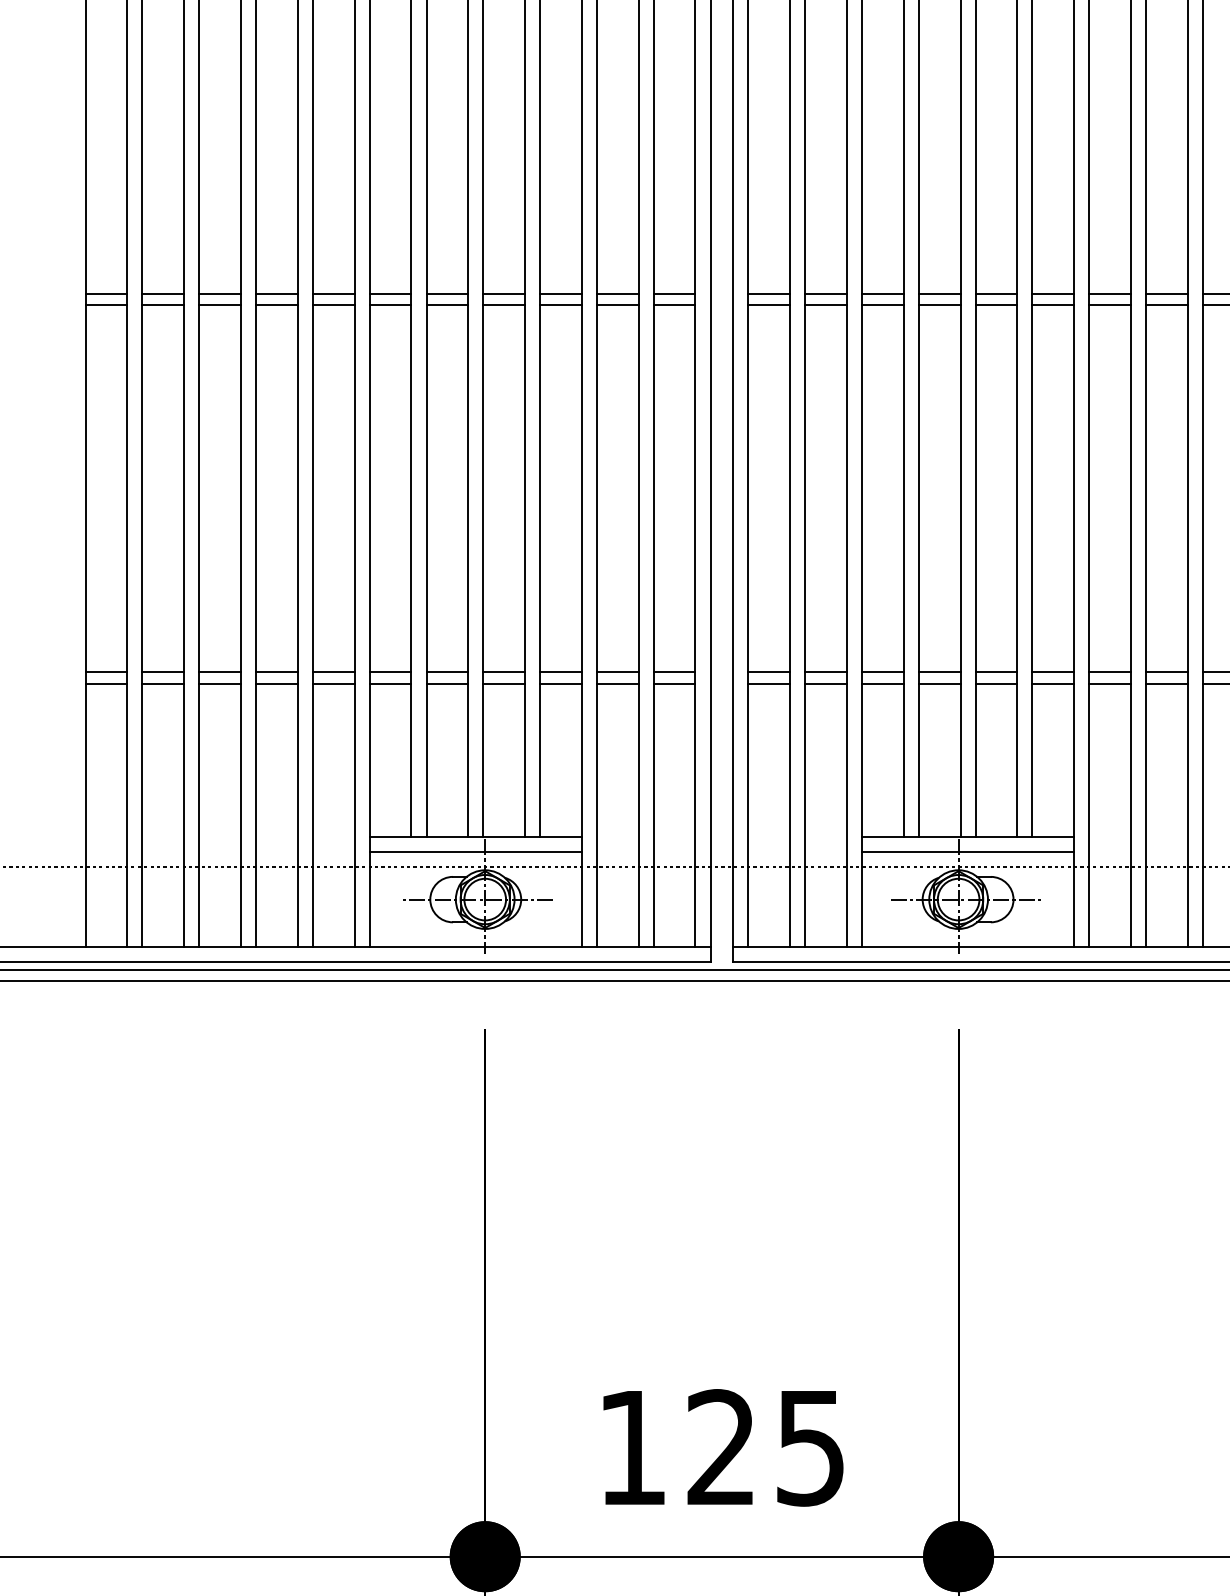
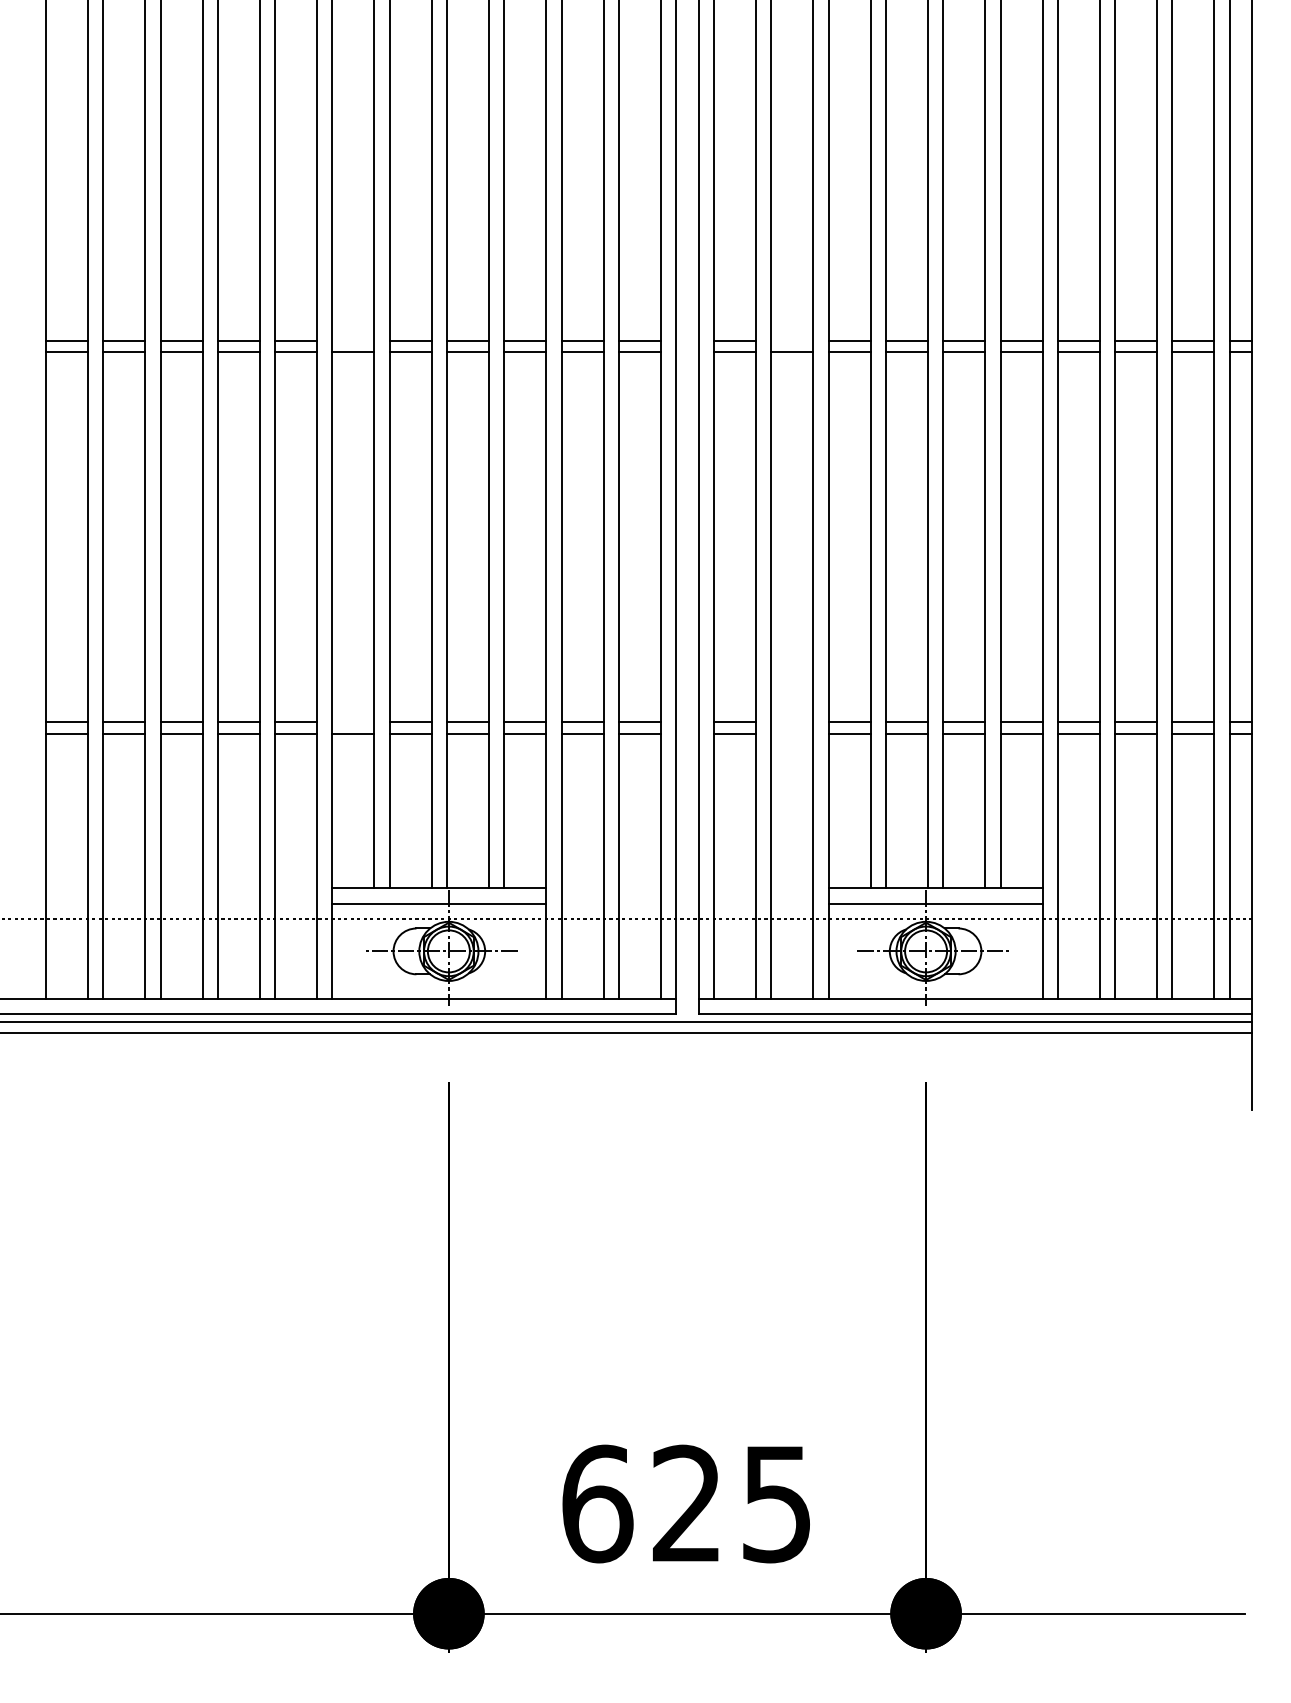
line: (390, 293) -> (353, 340), removed
line: (826, 293) -> (792, 340), removed
line: (390, 672) -> (353, 722), removed
line: (826, 672) -> (792, 722), removed
line: (826, 683) -> (792, 733), removed
text: (632, 1447) -> (597, 1503), 125 -> 625

